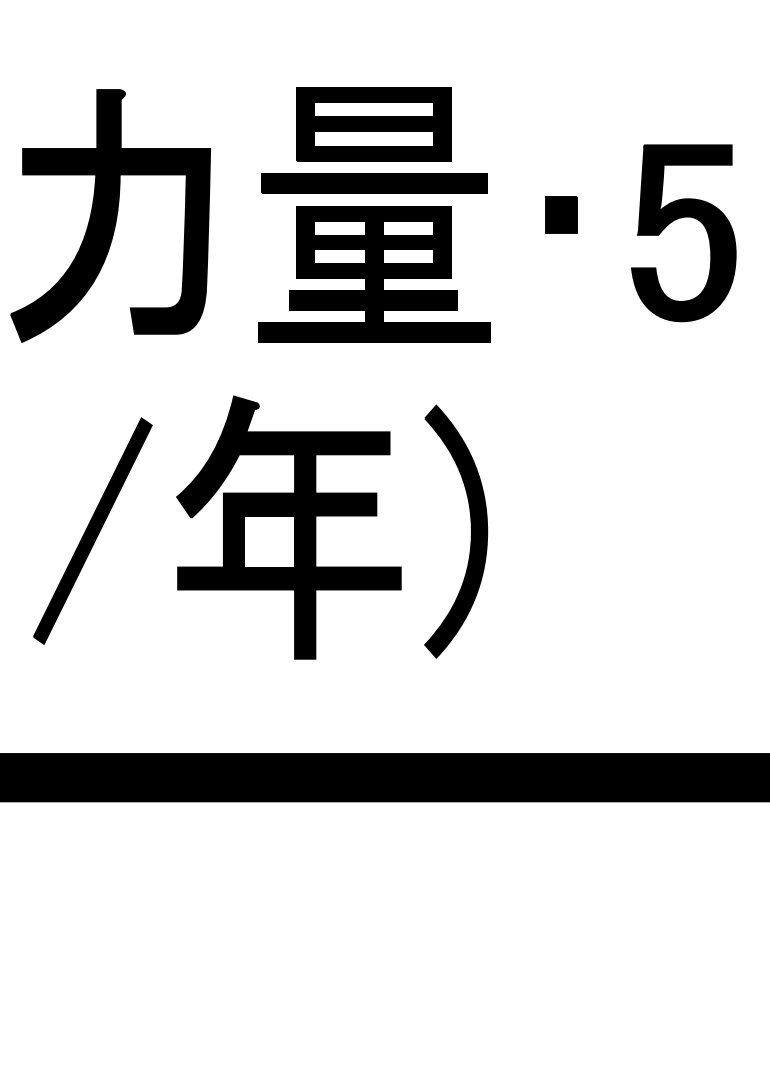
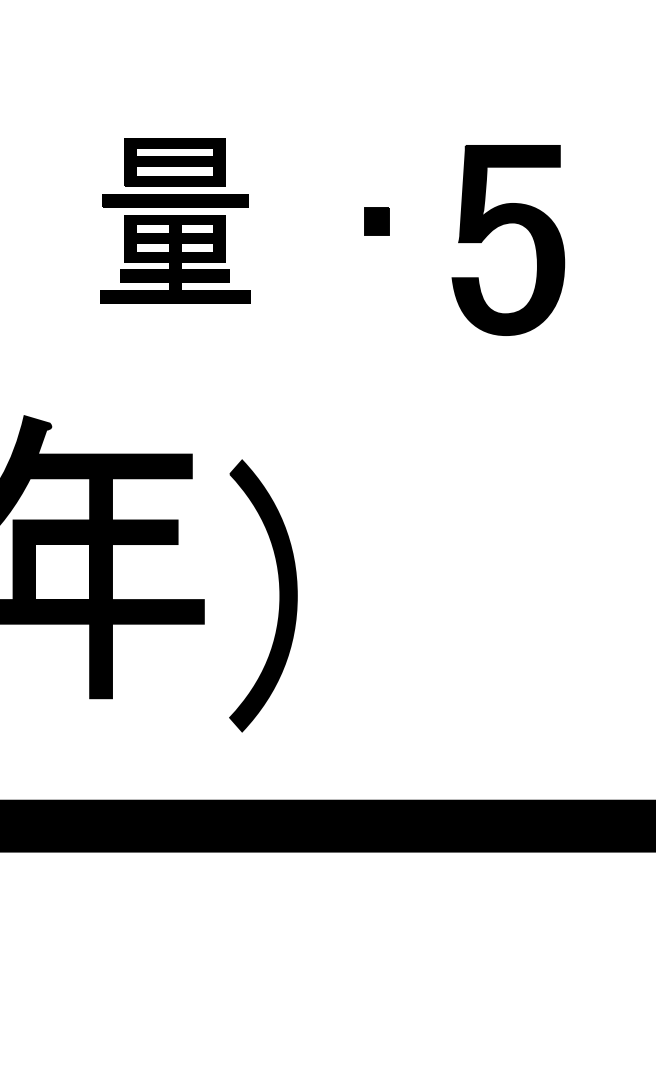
part: (374, 214) -> (175, 220), size x0.6
part: (561, 214) -> (376, 220), size x0.7
part: (470, 527) -> (278, 591), moved

